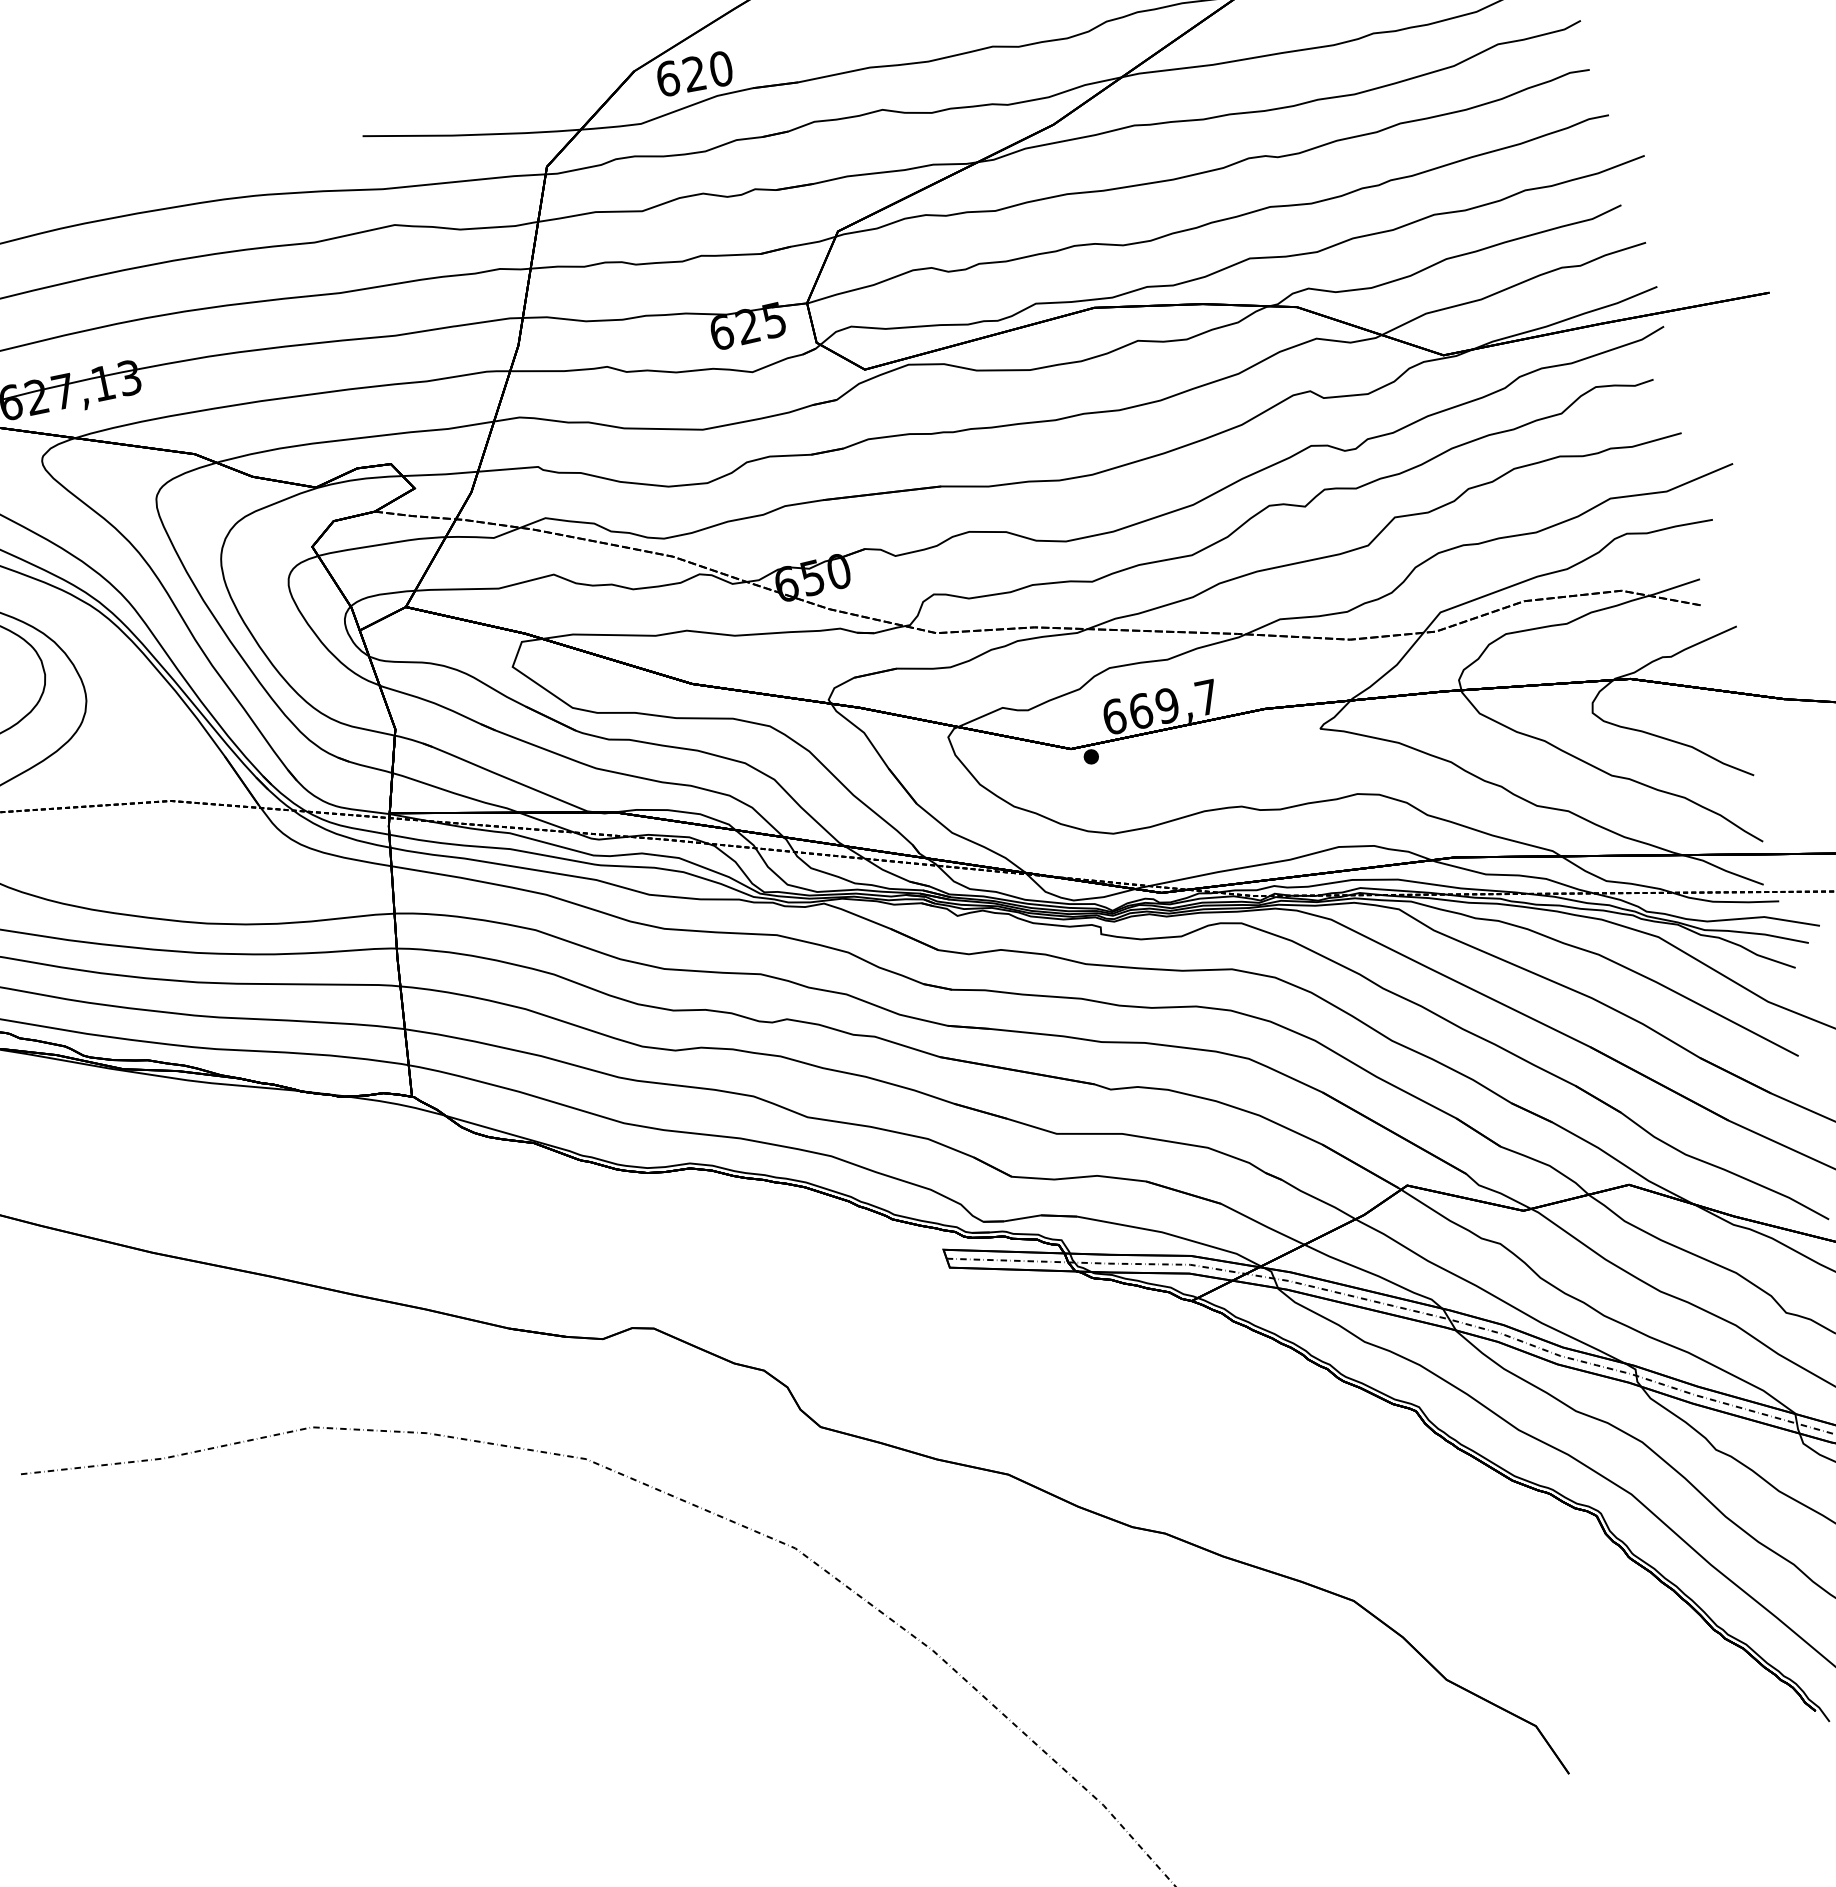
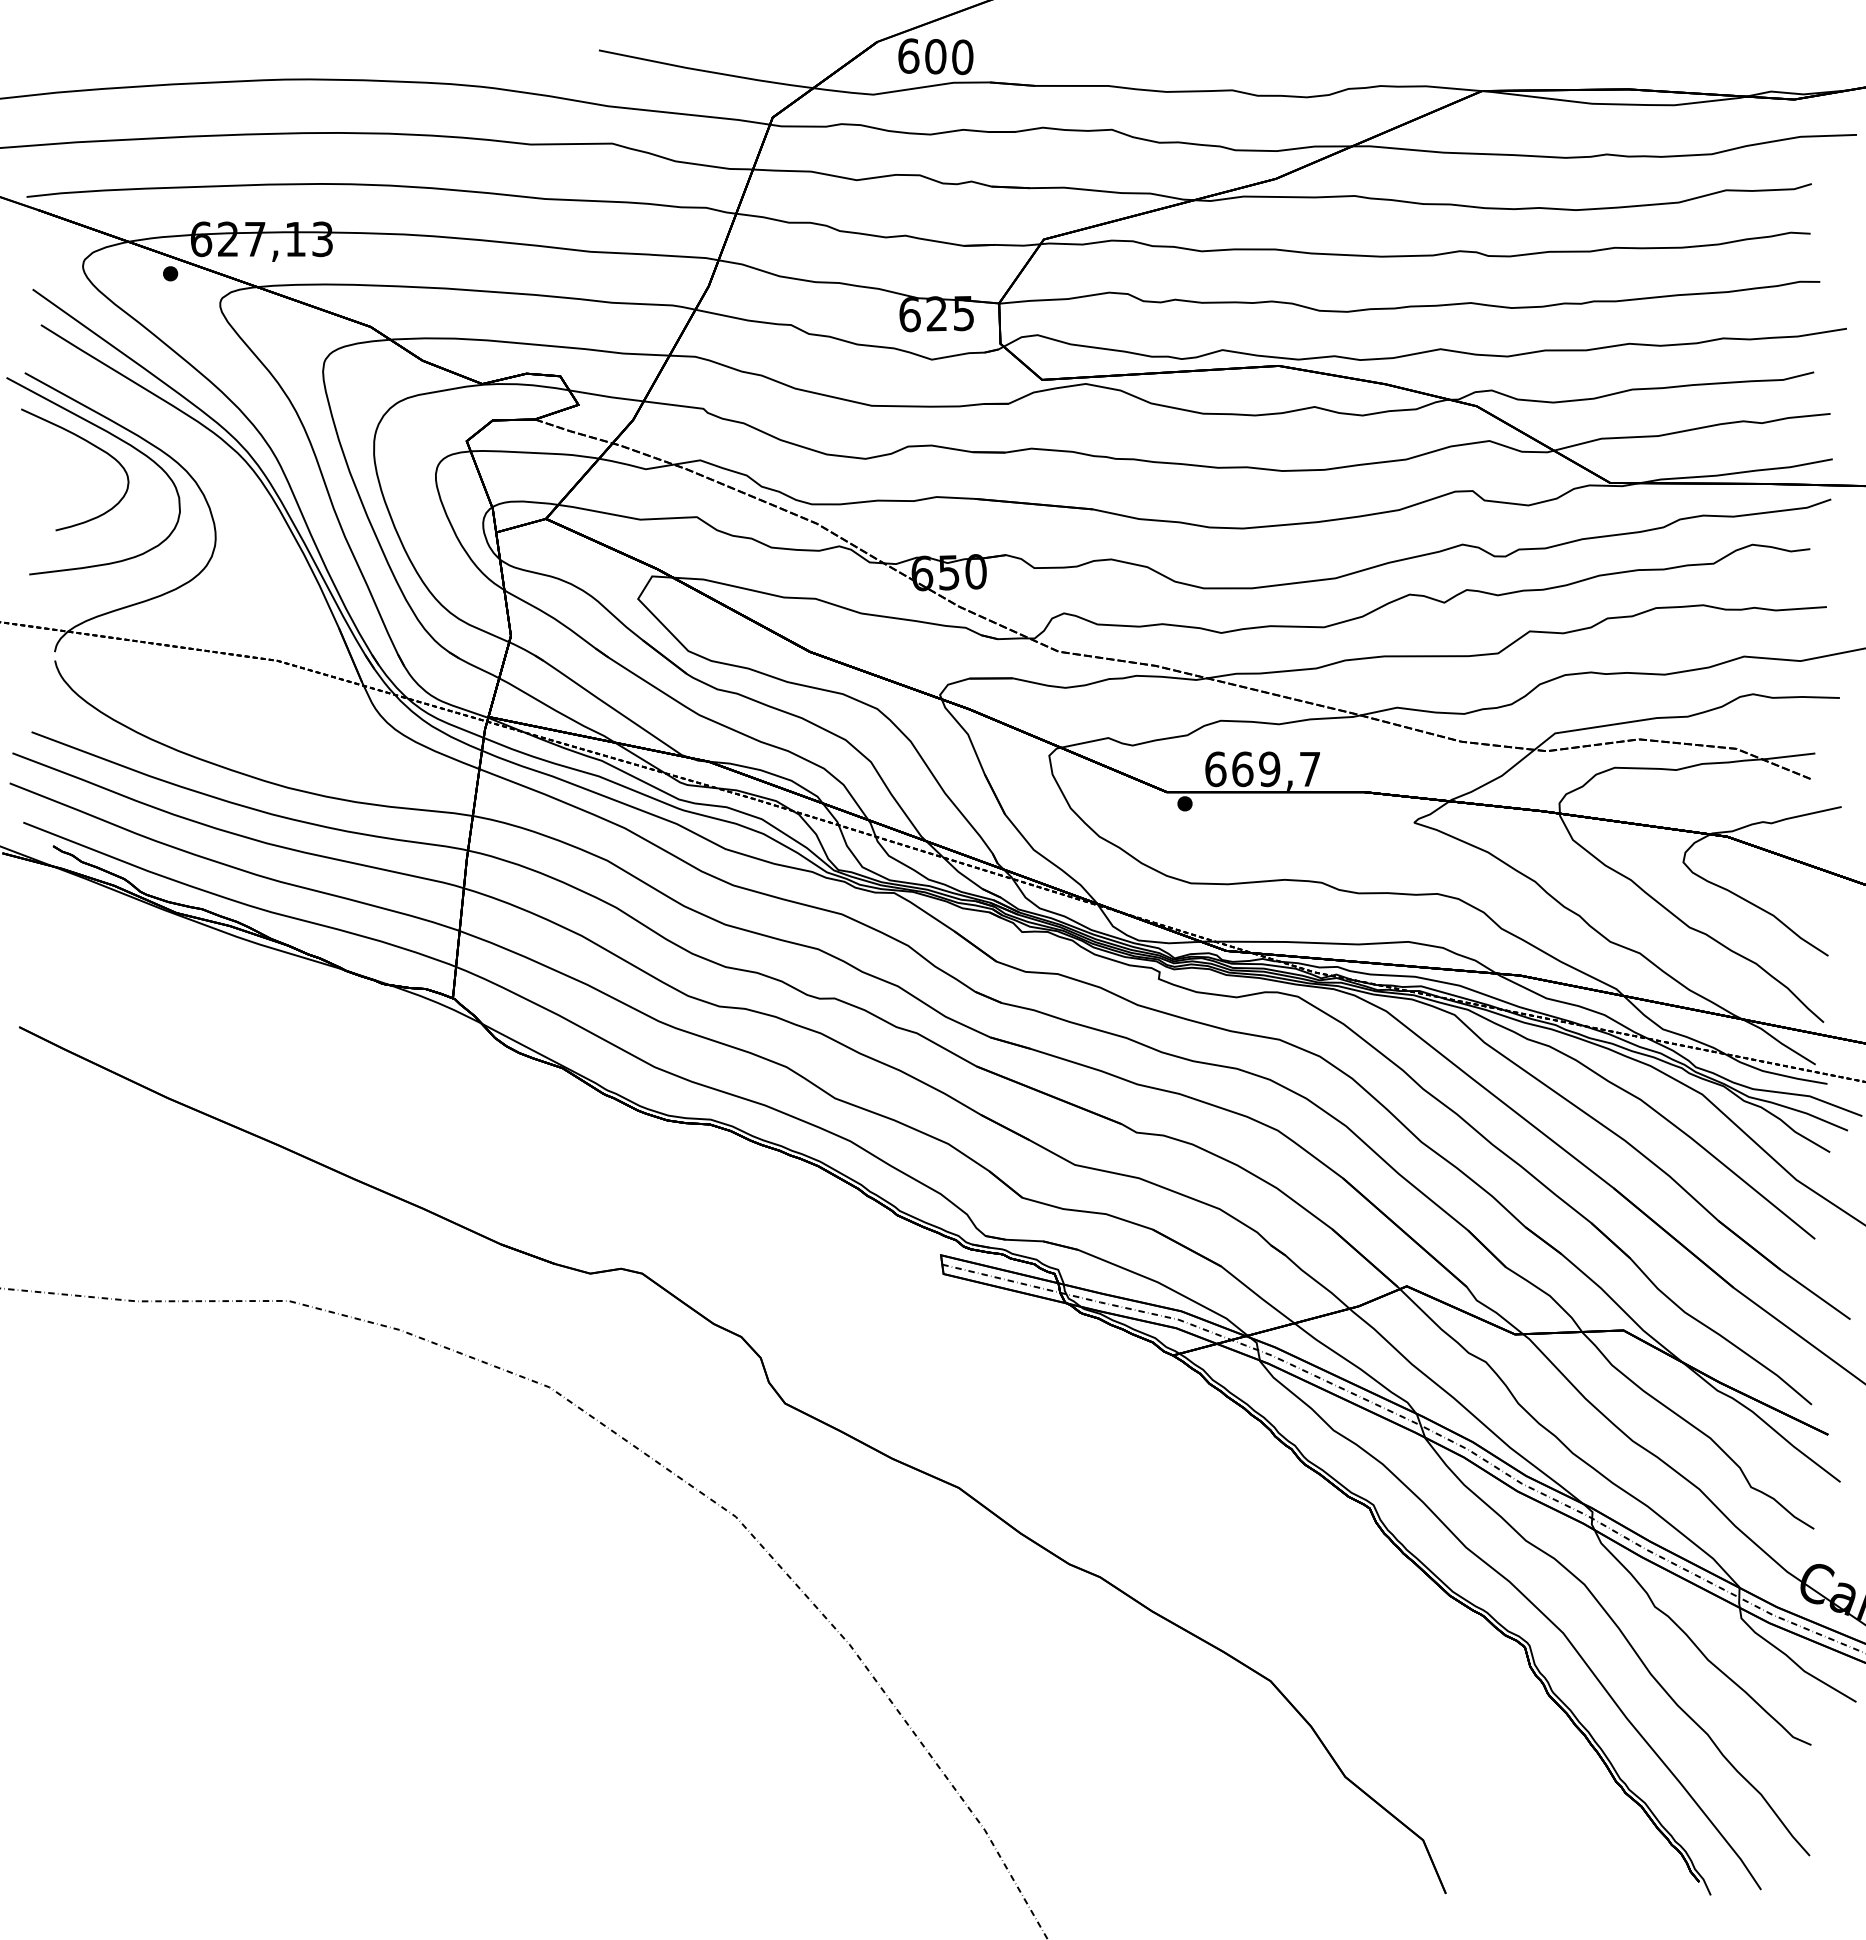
text: (694, 73) -> (935, 56), 620 -> 600

